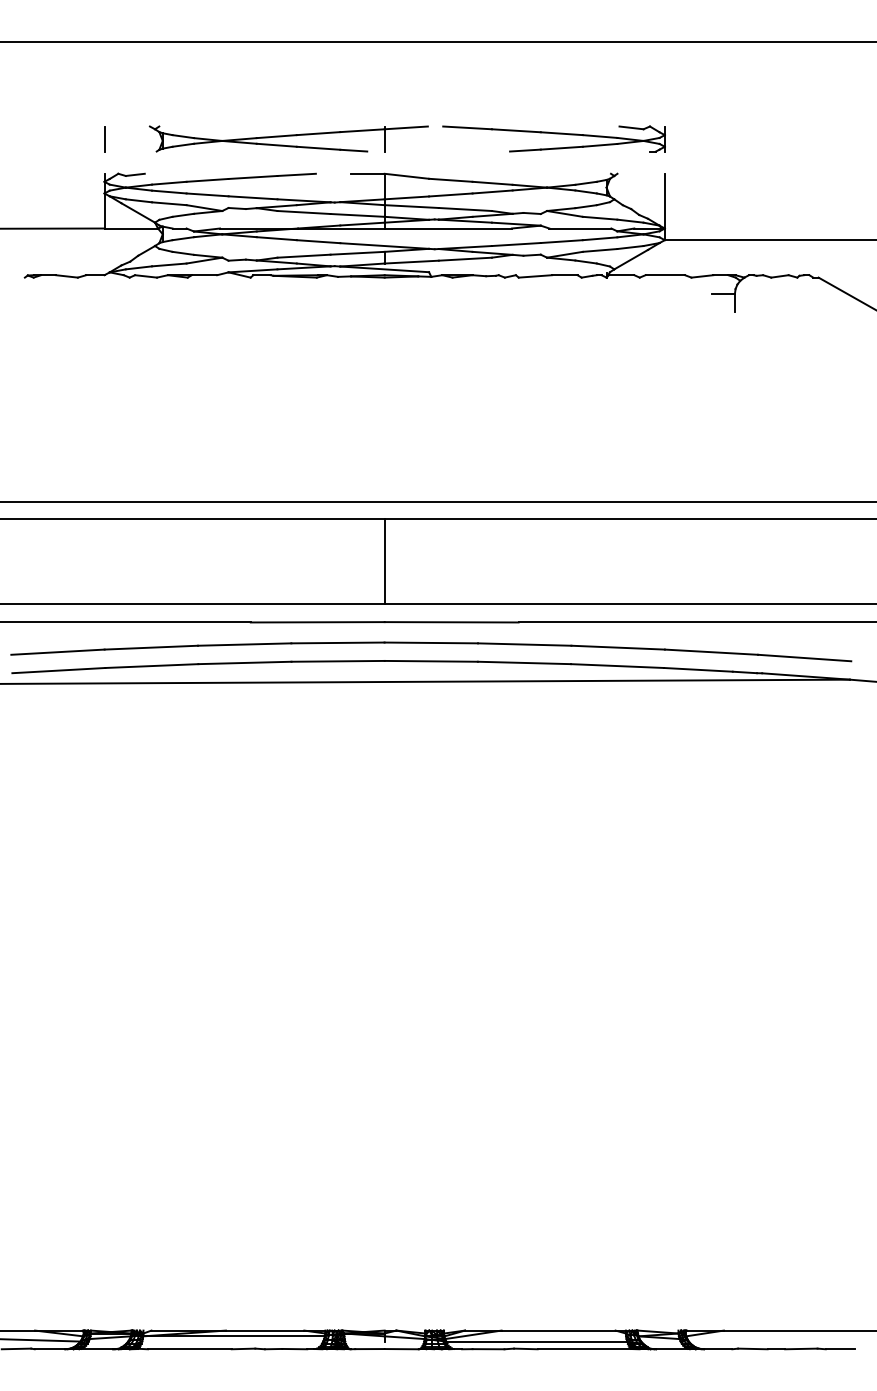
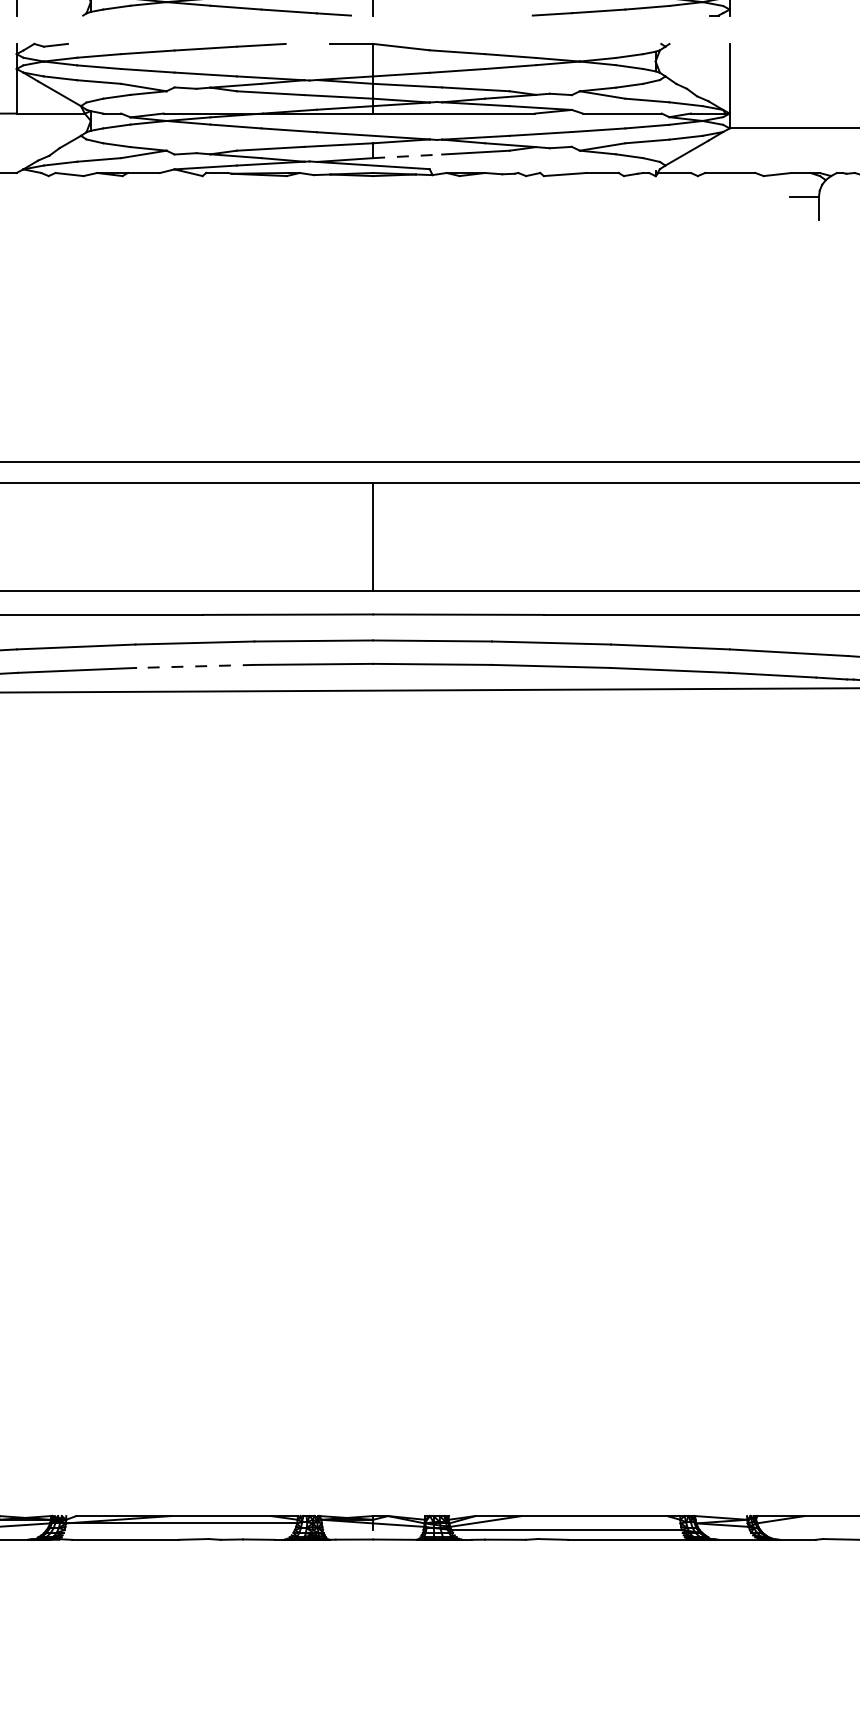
line: (412, 262) -> (408, 156), solid -> dashed
line: (244, 662) -> (194, 665), solid -> dashed

